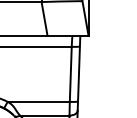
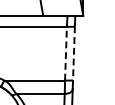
line: (78, 73) -> (73, 52), solid -> dashed
line: (70, 74) -> (65, 53), solid -> dashed

